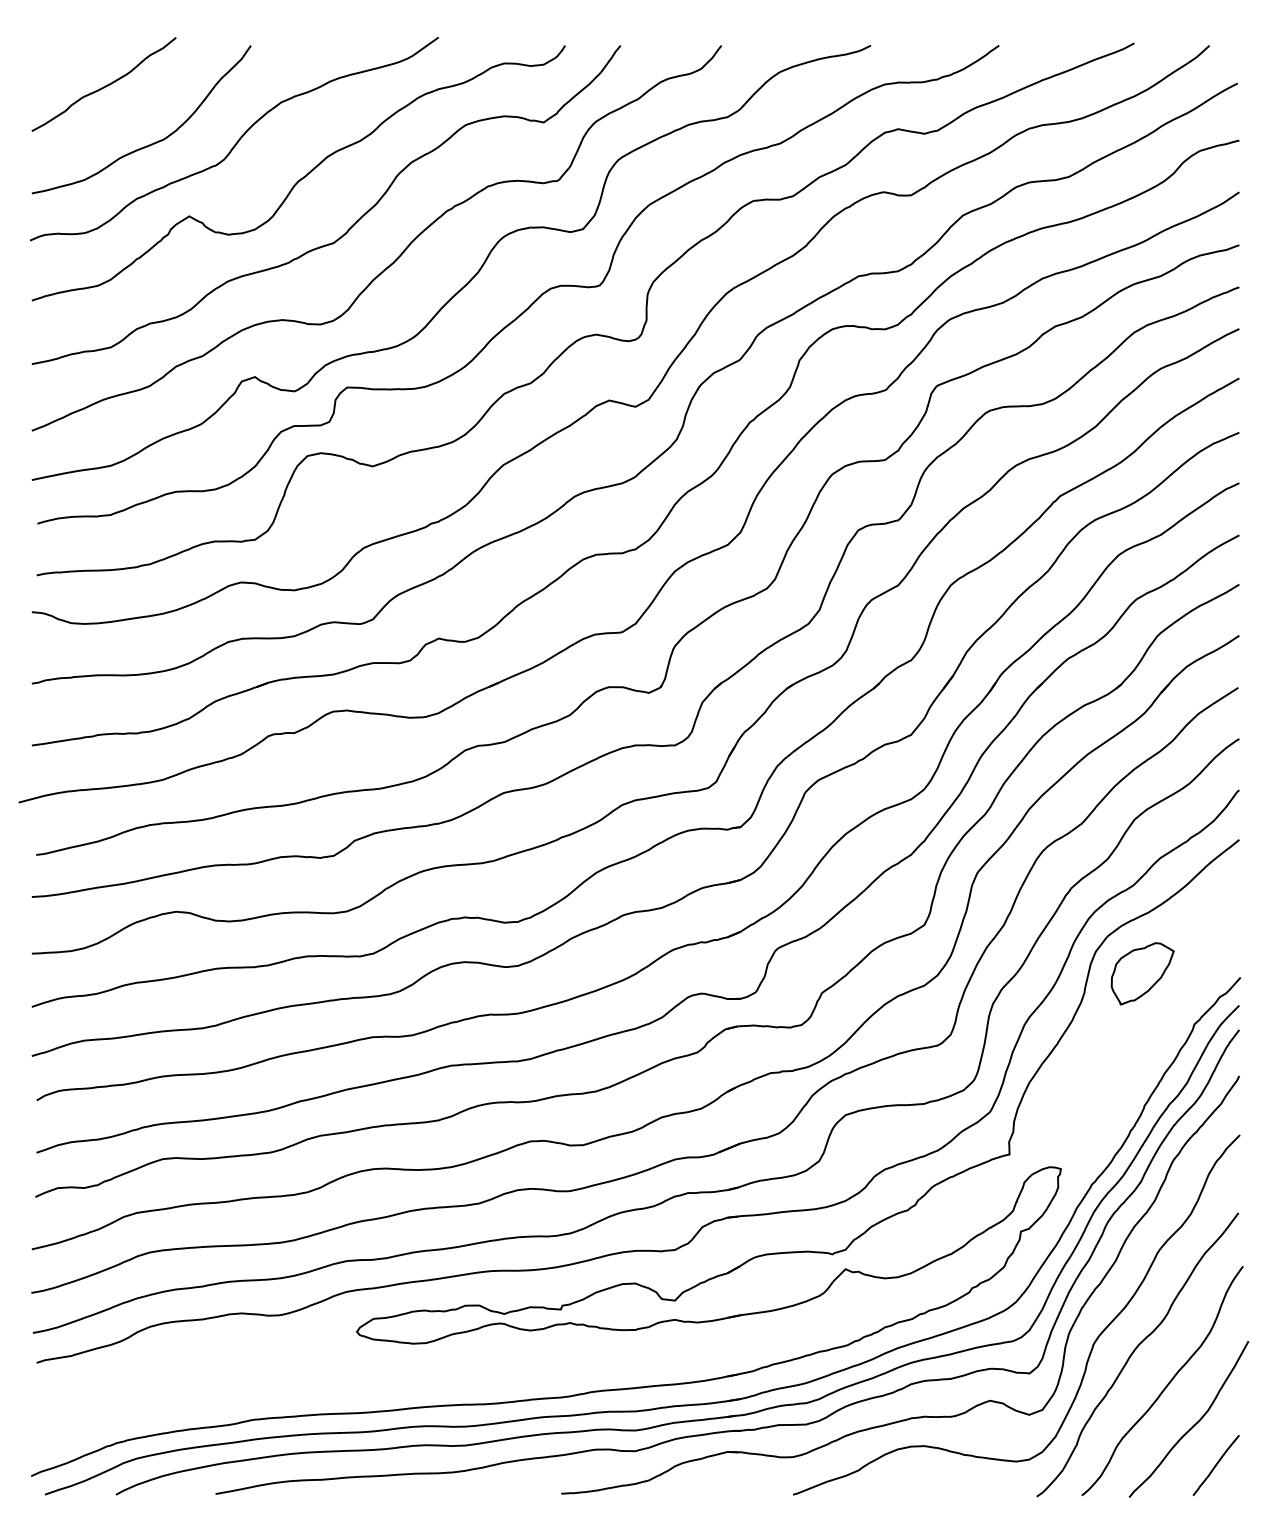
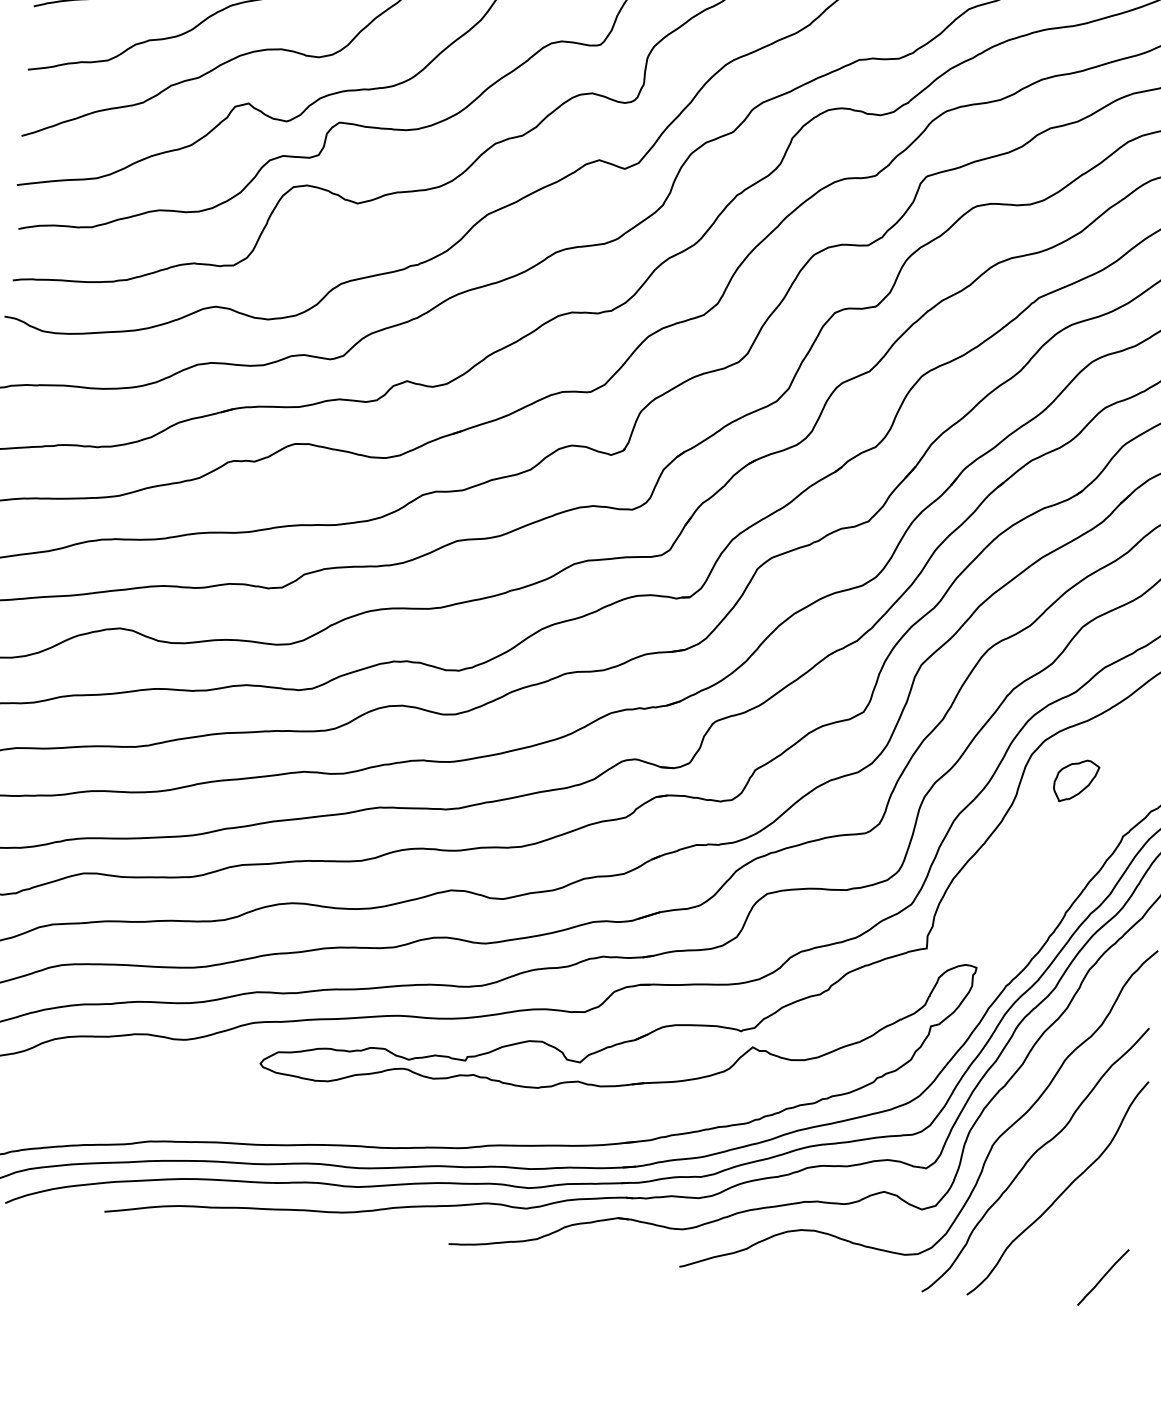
part: (1142, 973) -> (1076, 780), size x0.7
curve: (1191, 1426) -> (1082, 1236), removed

